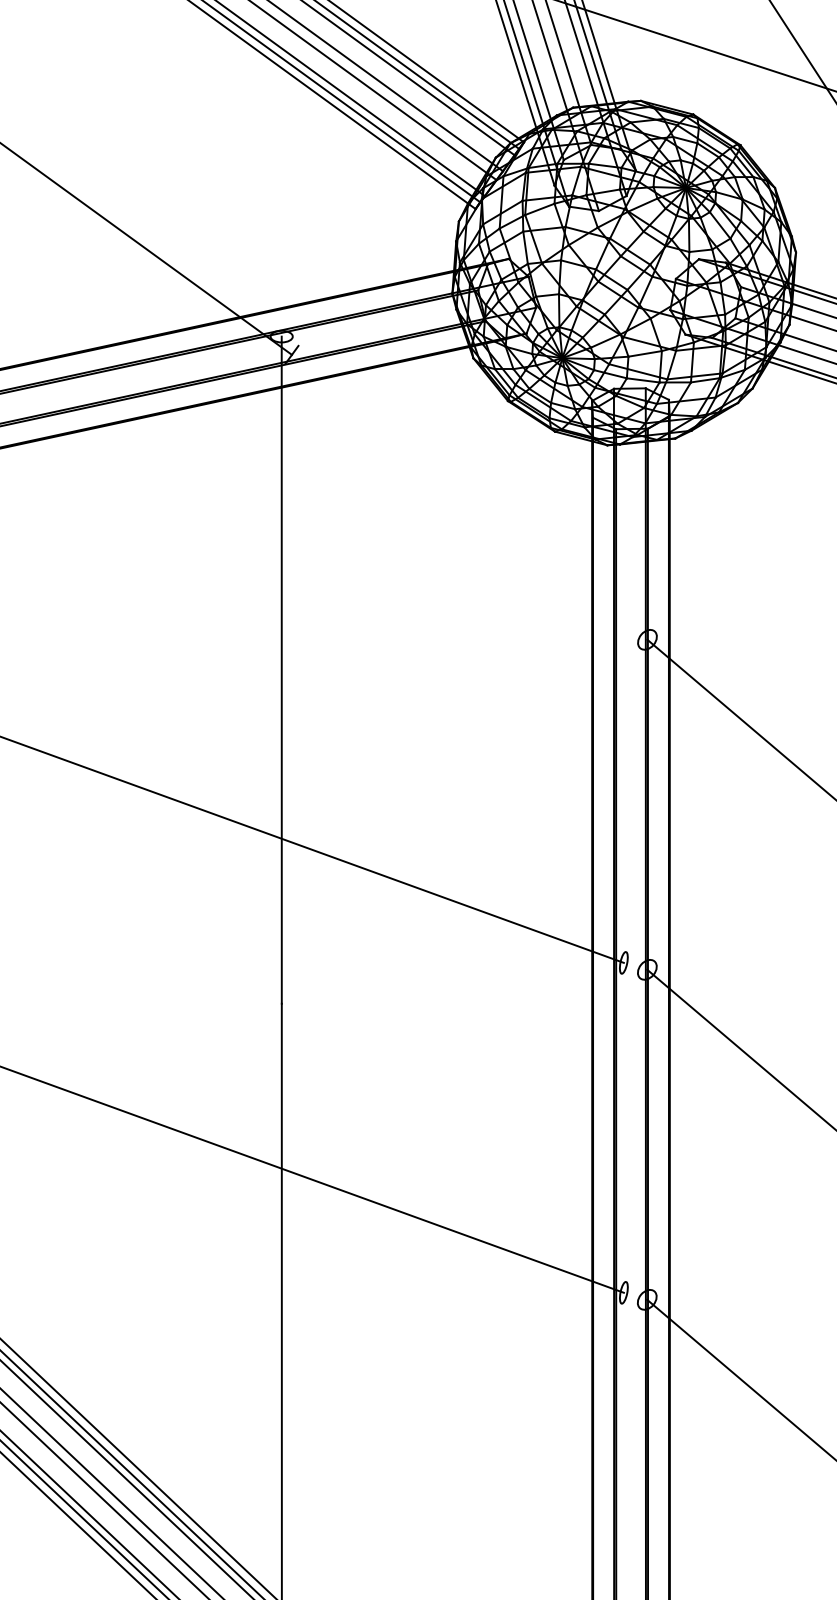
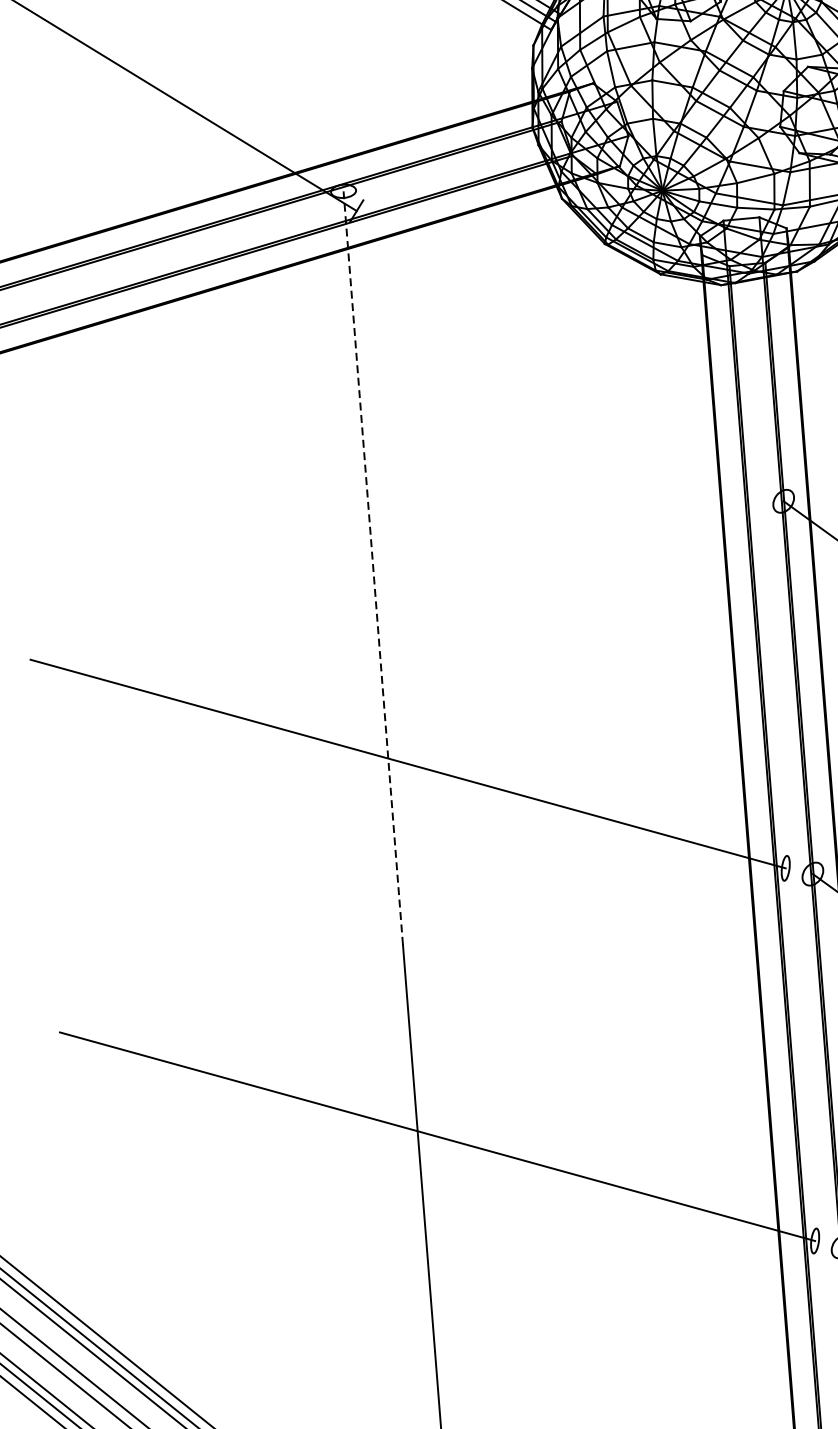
line: (281, 670) -> (373, 568), solid -> dashed

